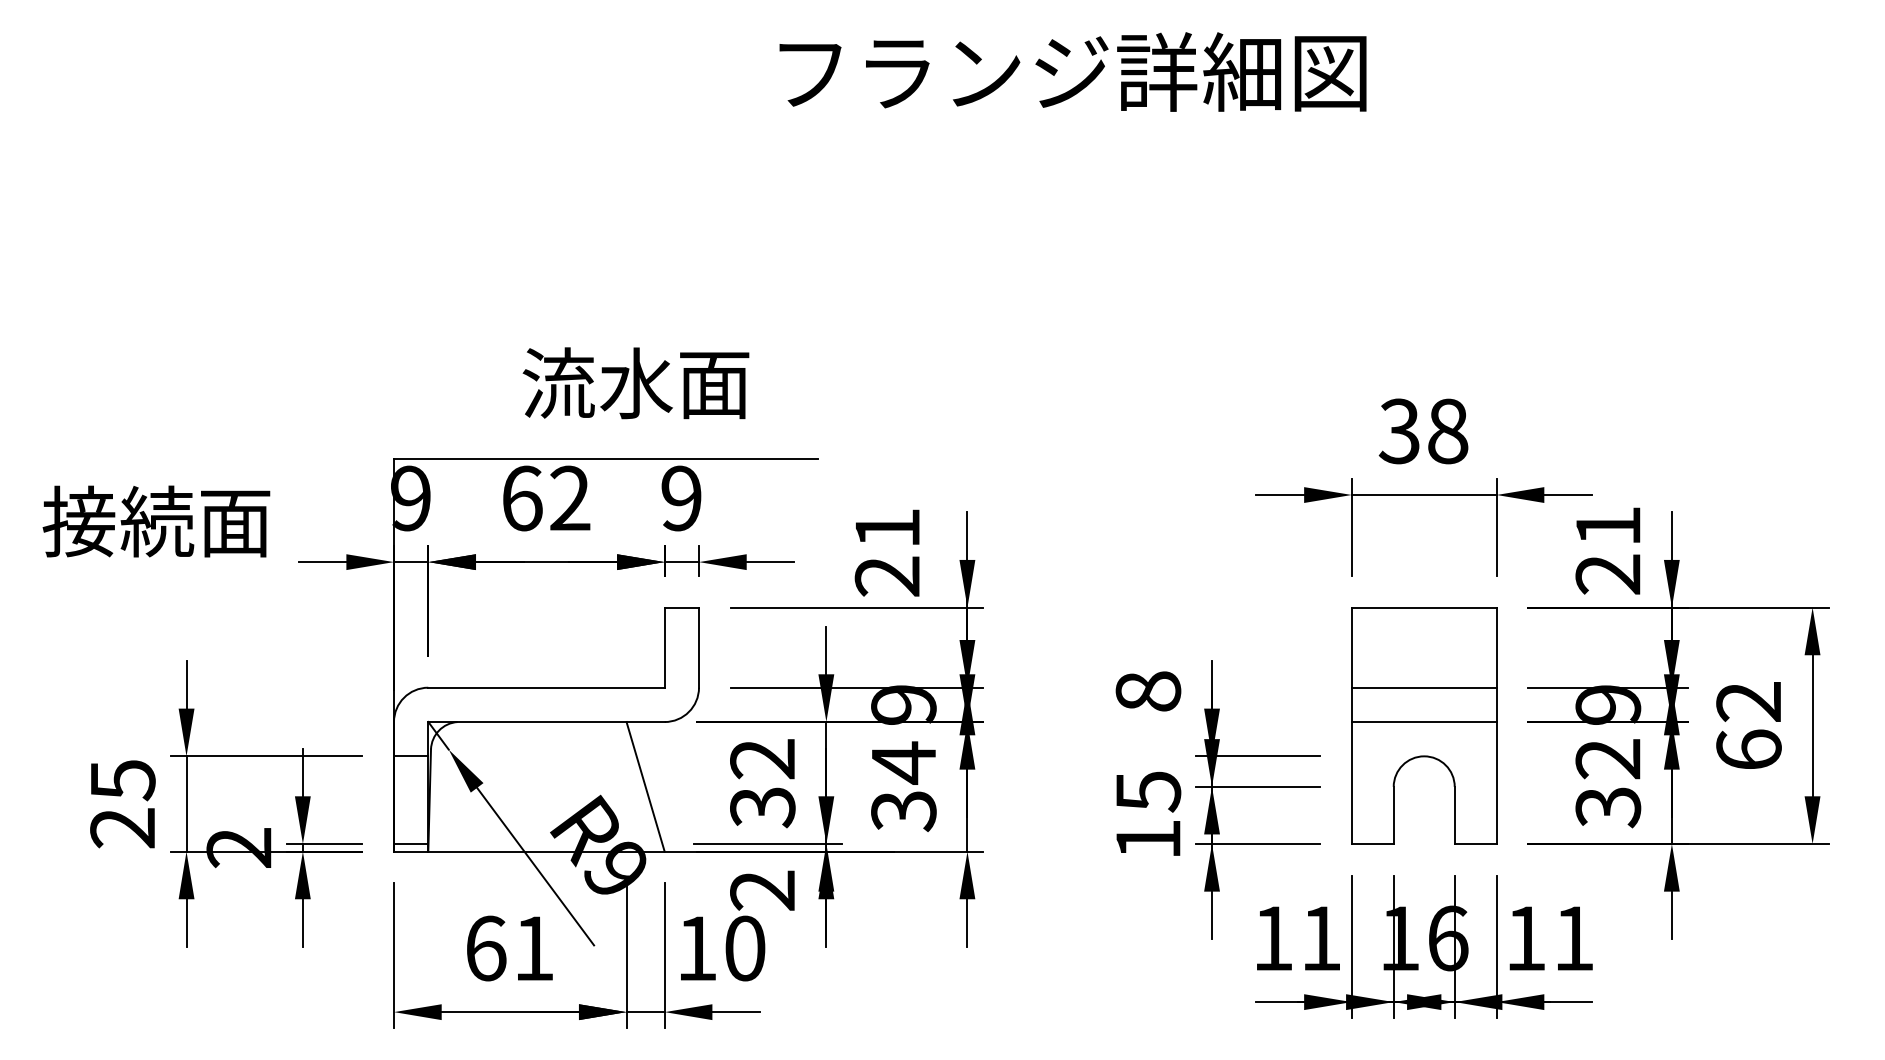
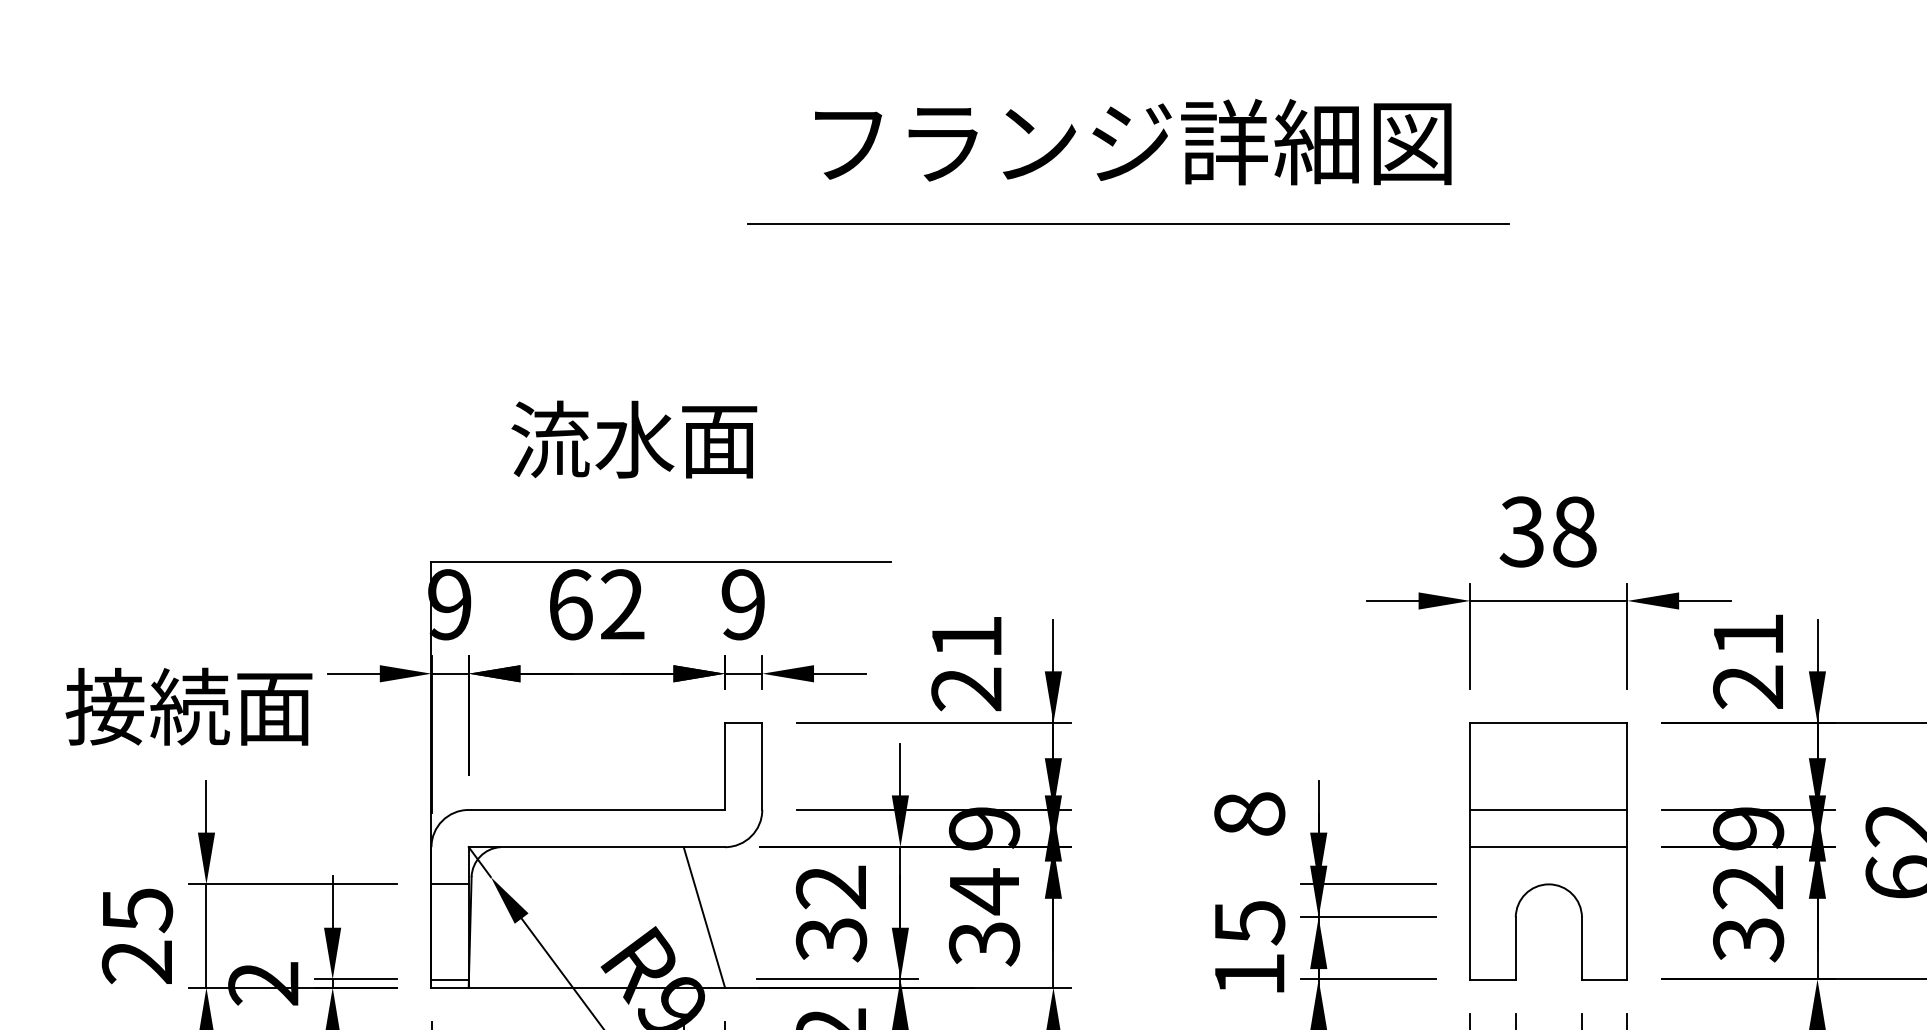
text: (1072, 71) -> (1132, 141), moved
line: (1036, 147) -> (1128, 224), added
text: (635, 383) -> (633, 439), moved
text: (156, 521) -> (189, 706), moved

